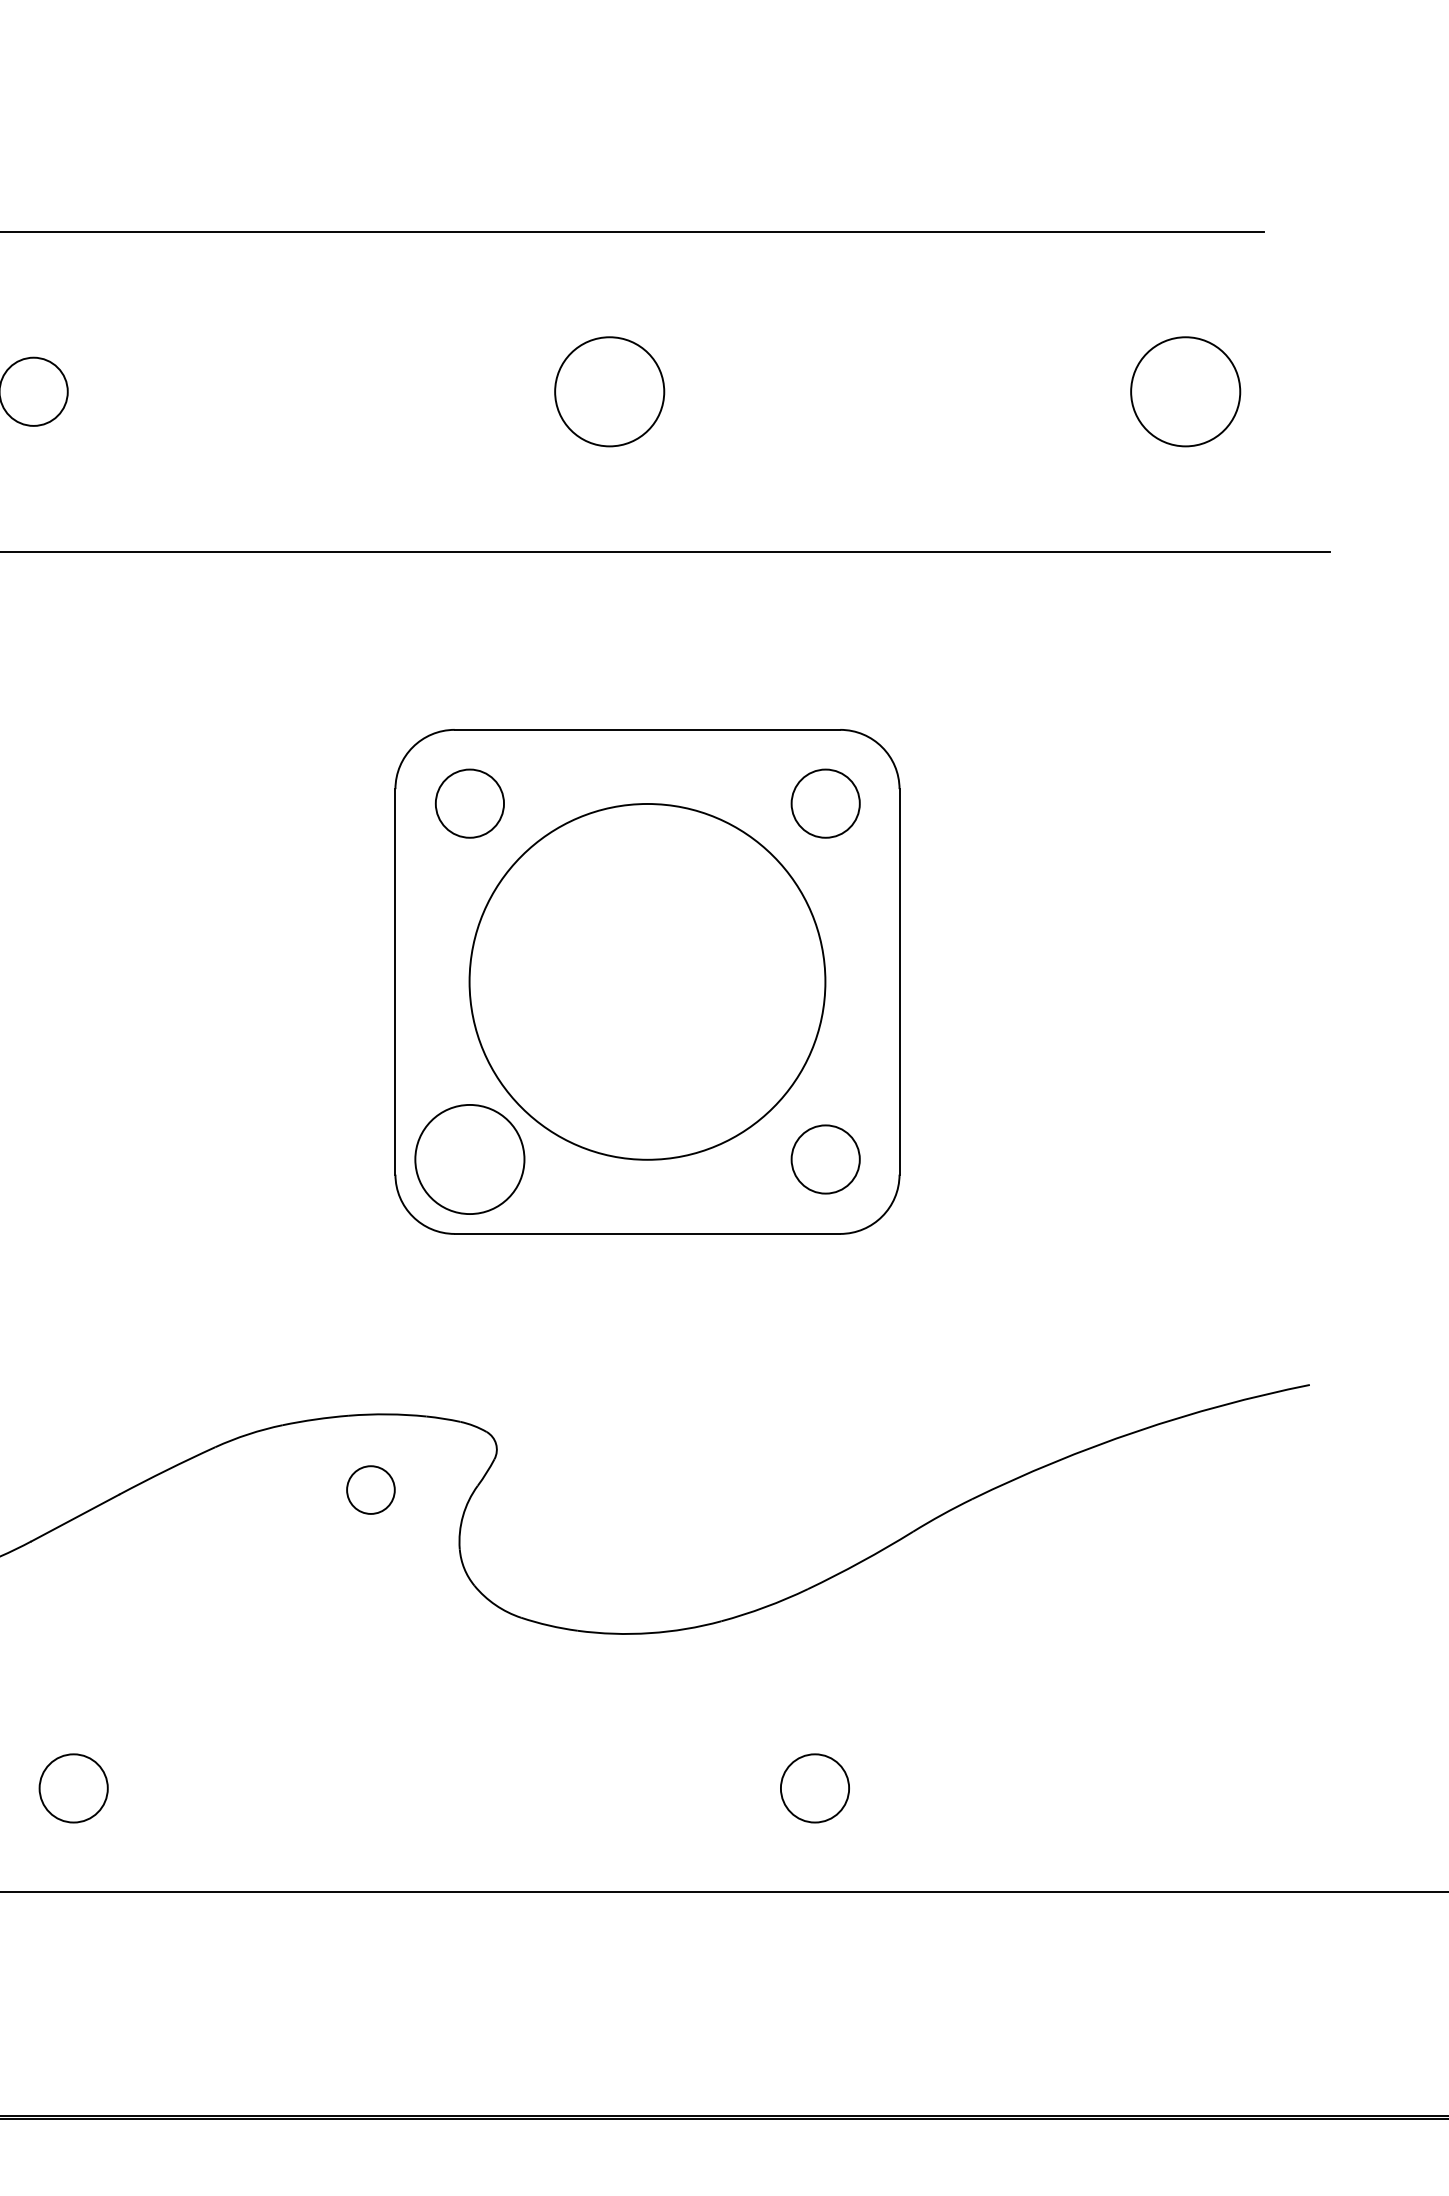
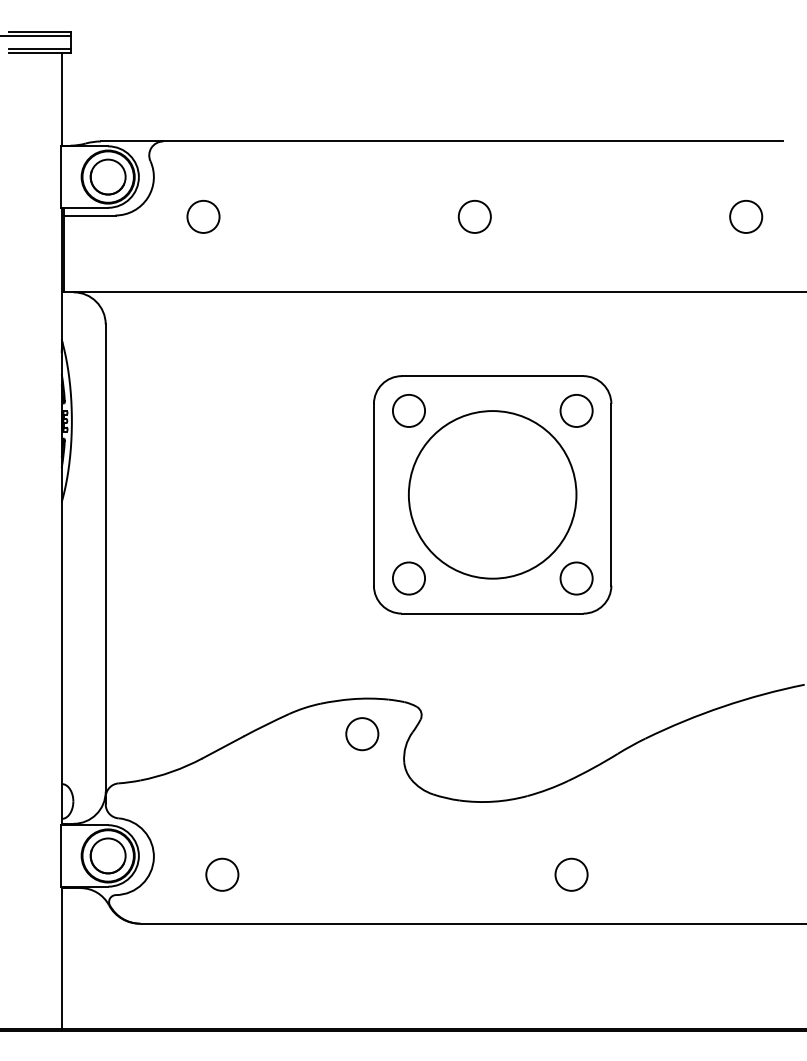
circle: (608, 390) -> (474, 216), size x0.62
circle: (1186, 390) -> (746, 216), size x0.62
circle: (468, 1159) -> (408, 578), size x0.62
circle: (371, 1490) -> (362, 734), size x1.43

